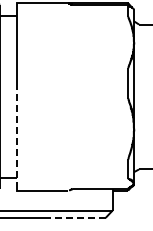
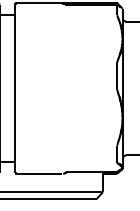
line: (16, 136) -> (15, 124), dashed -> solid
line: (77, 217) -> (70, 198), dashed -> solid

